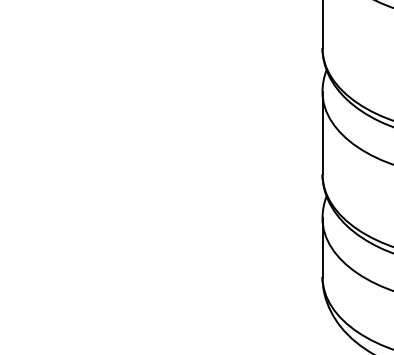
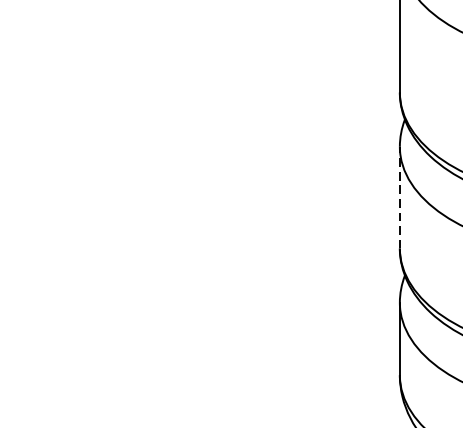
line: (322, 132) -> (399, 196), solid -> dashed

